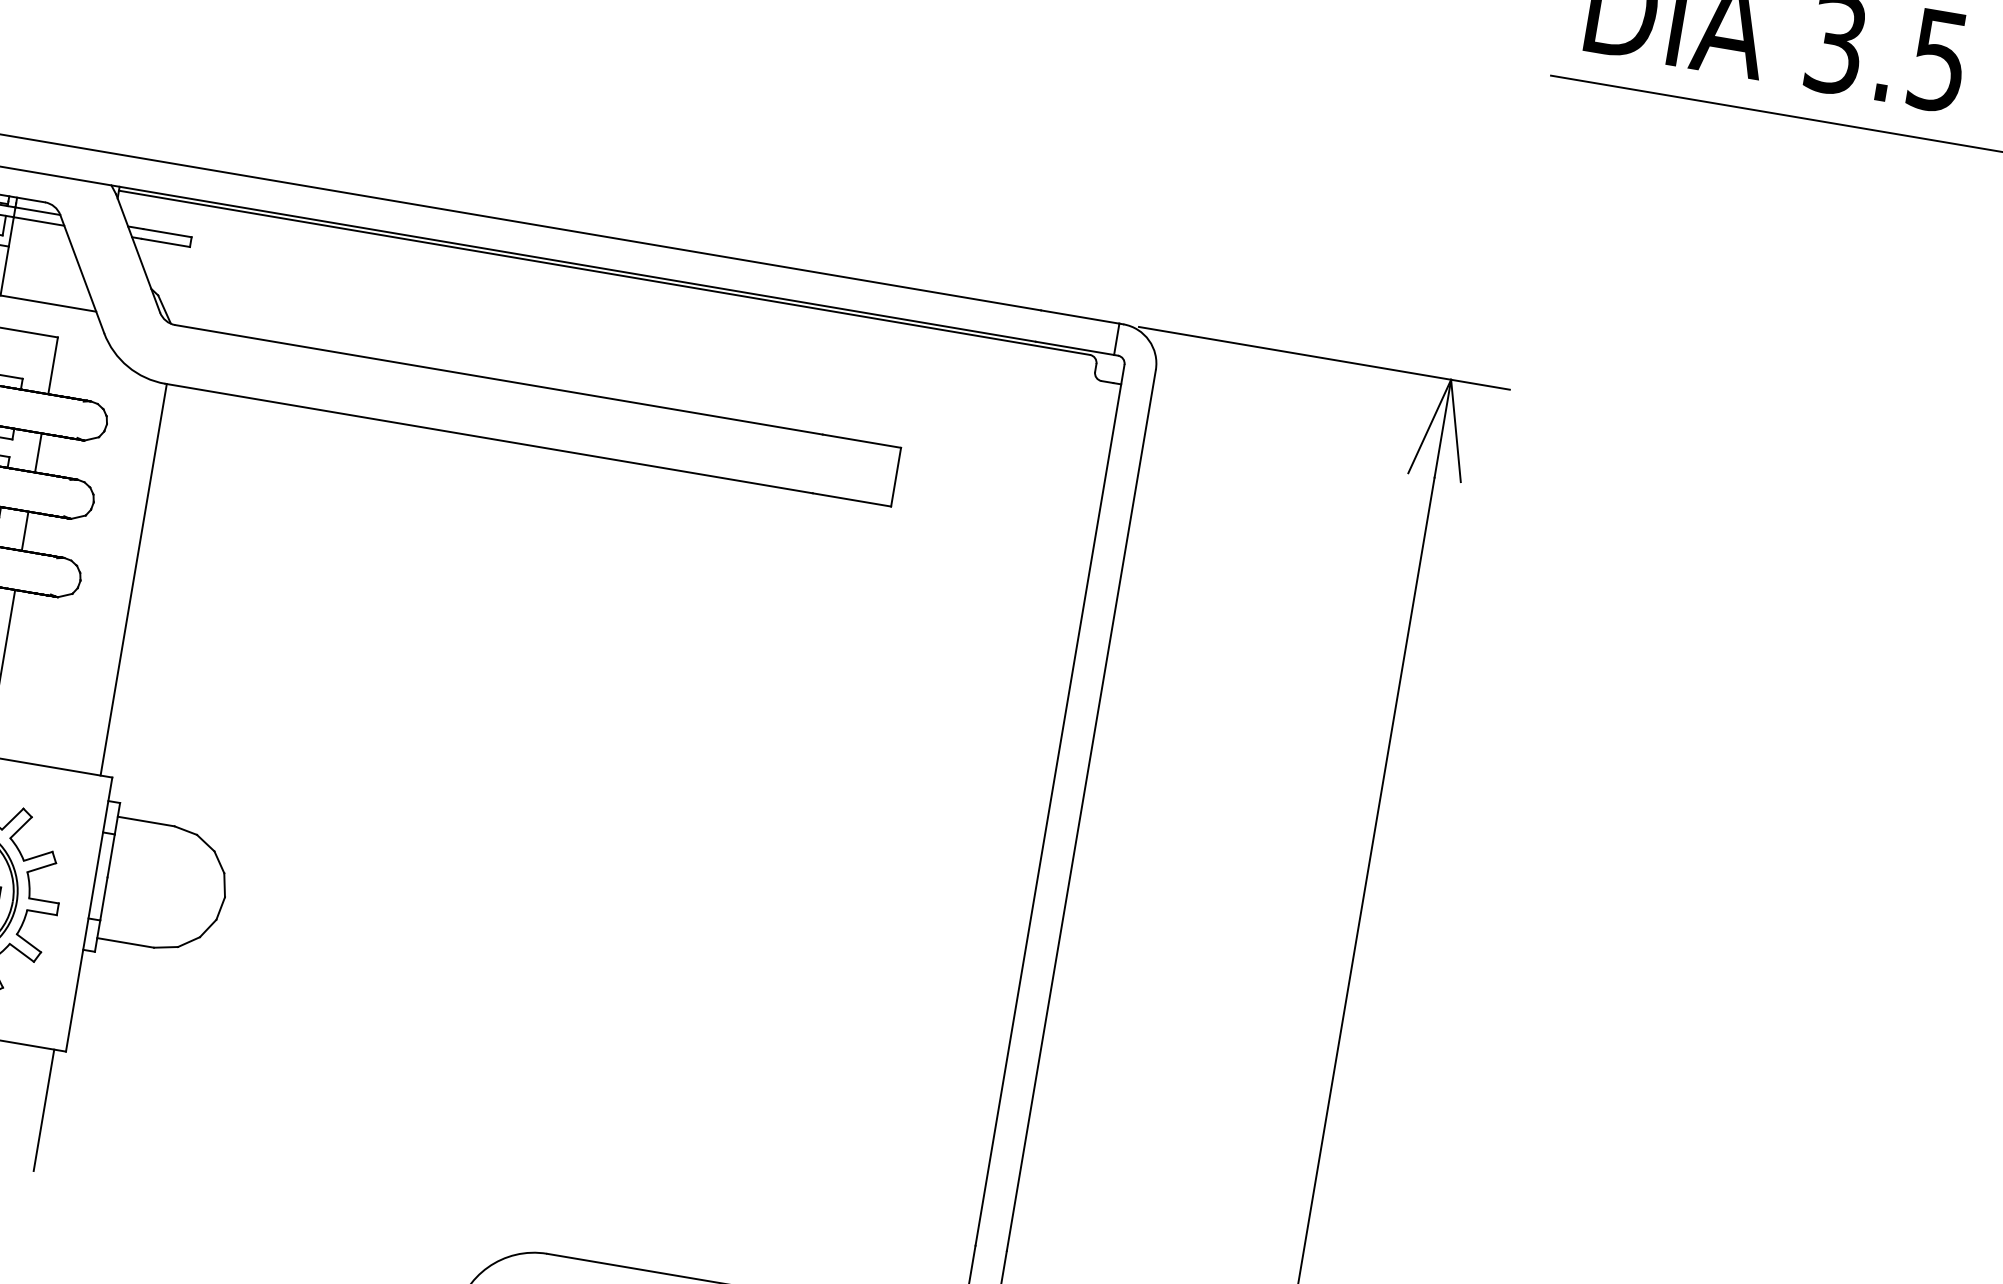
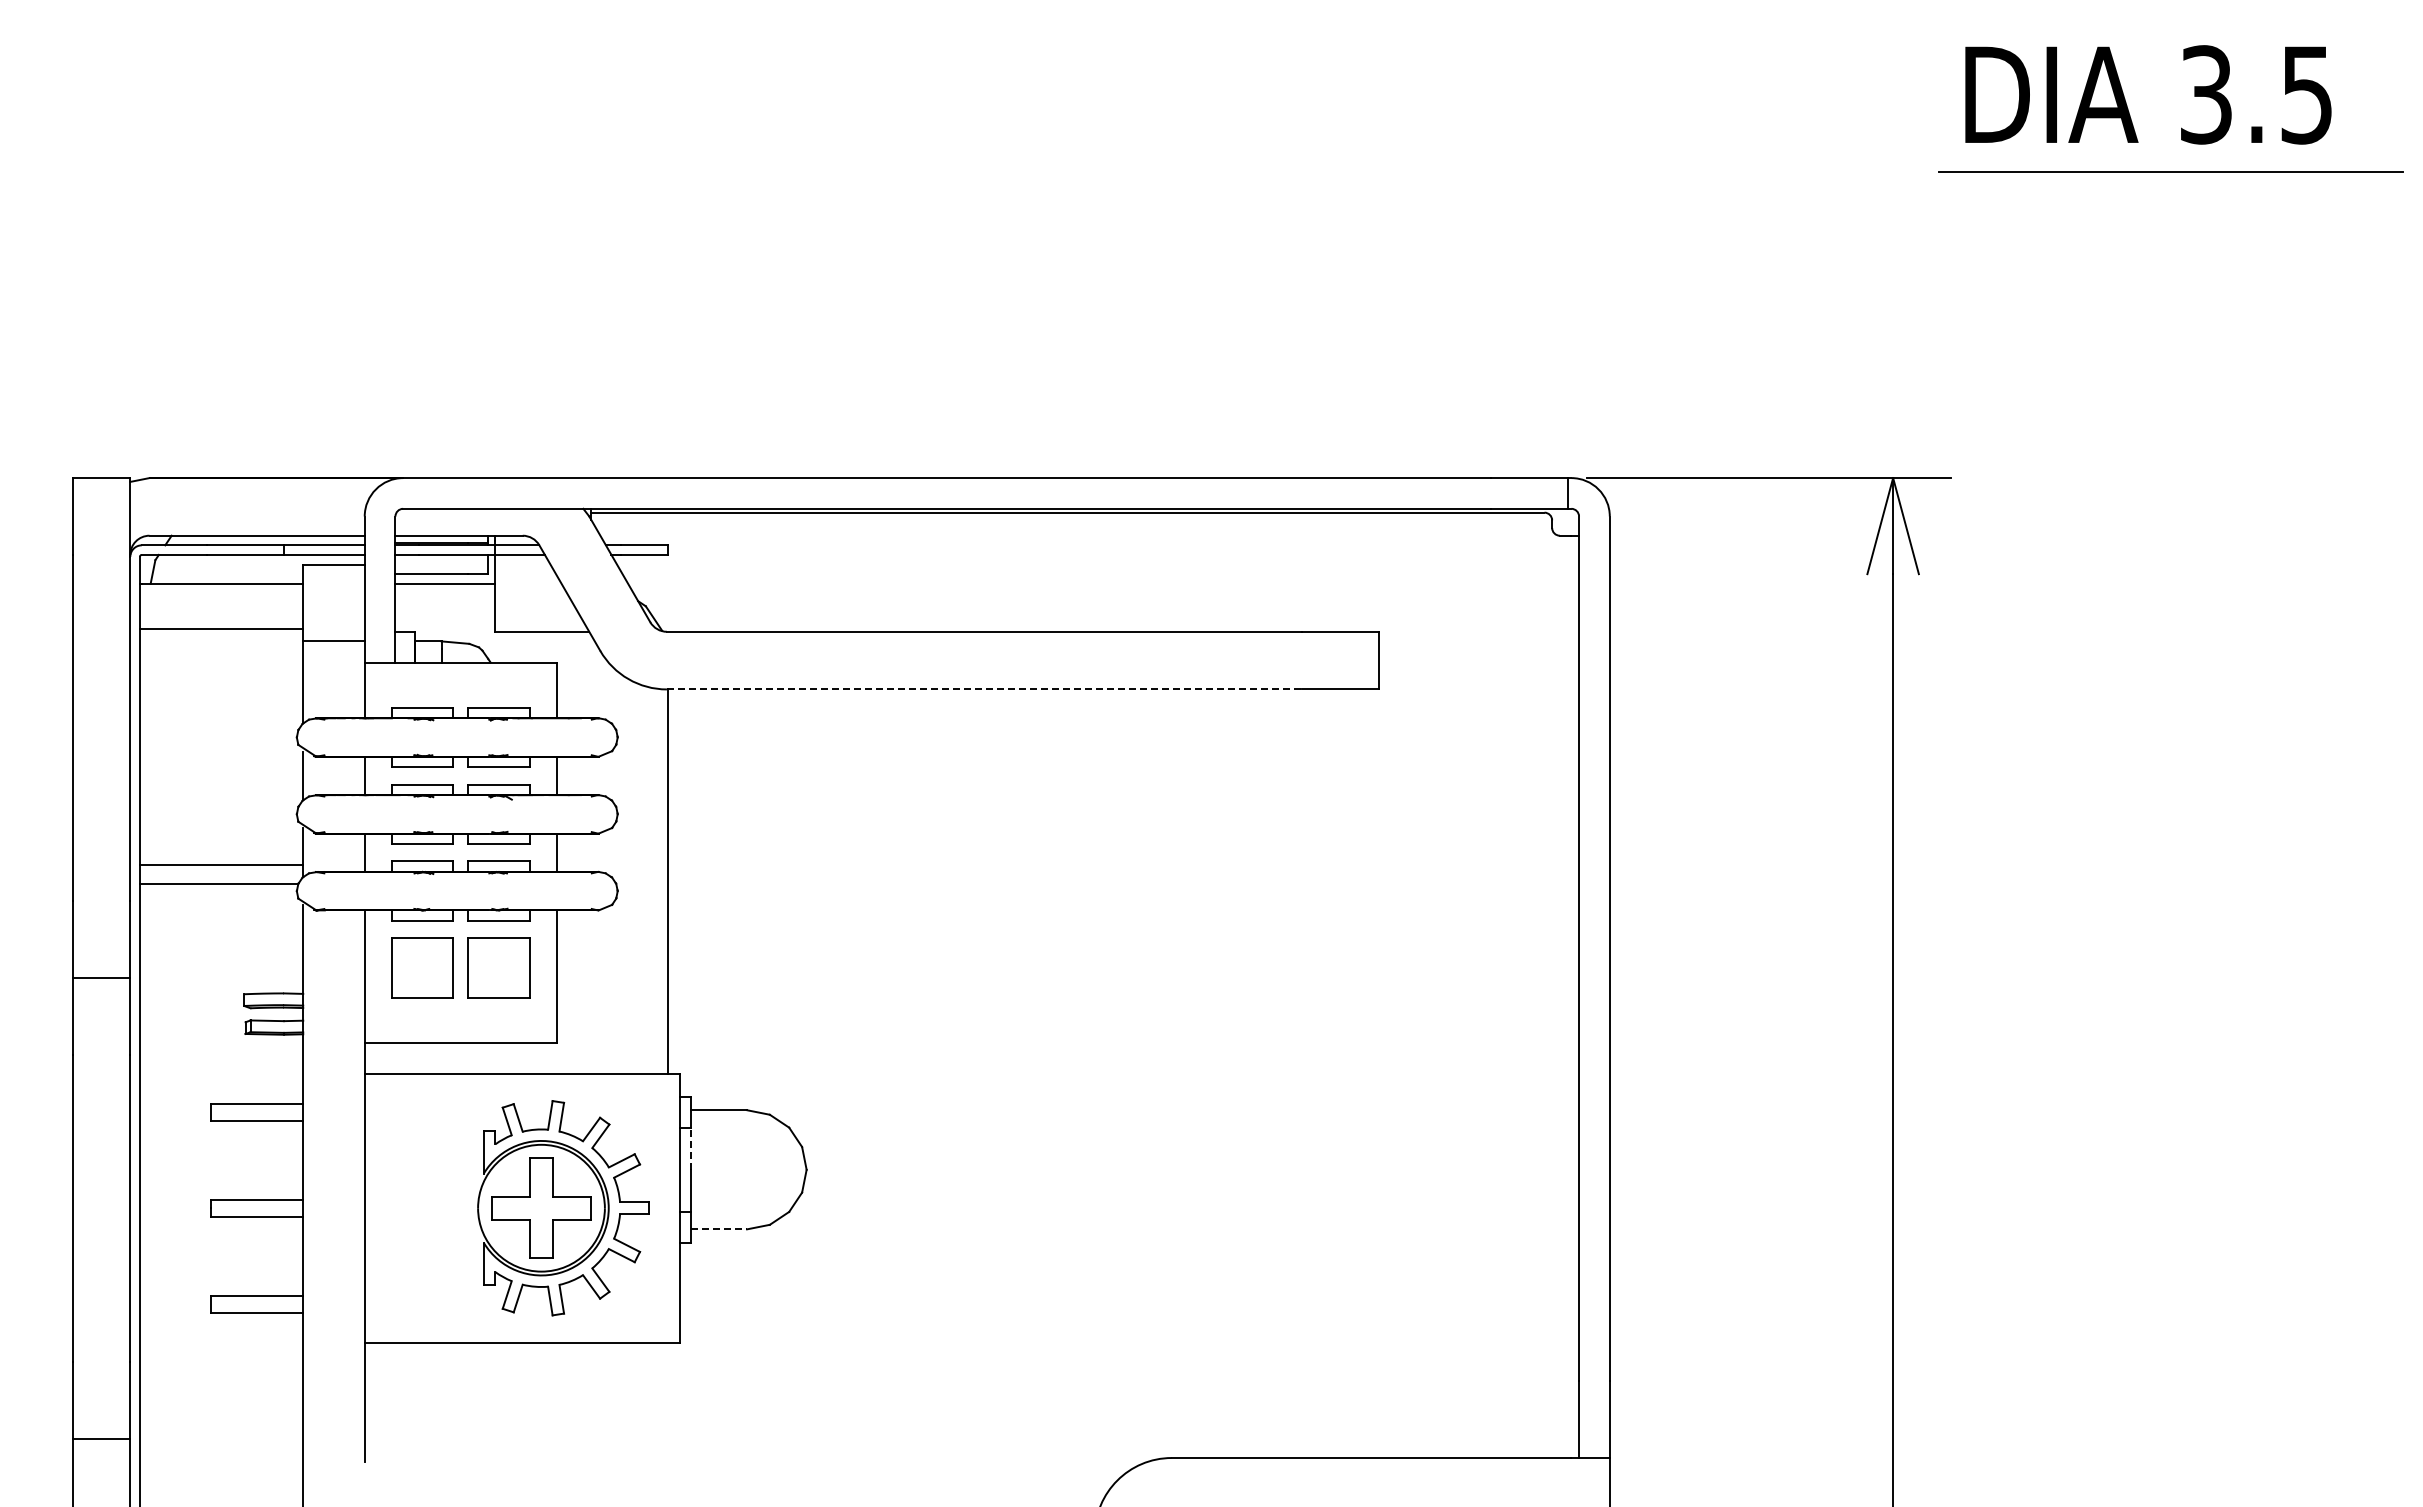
line: (488, 438) -> (984, 689), solid -> dashed
line: (111, 855) -> (691, 1148), solid -> dashed
line: (125, 943) -> (719, 1229), solid -> dashed
line: (44, 1109) -> (668, 1401), removed

